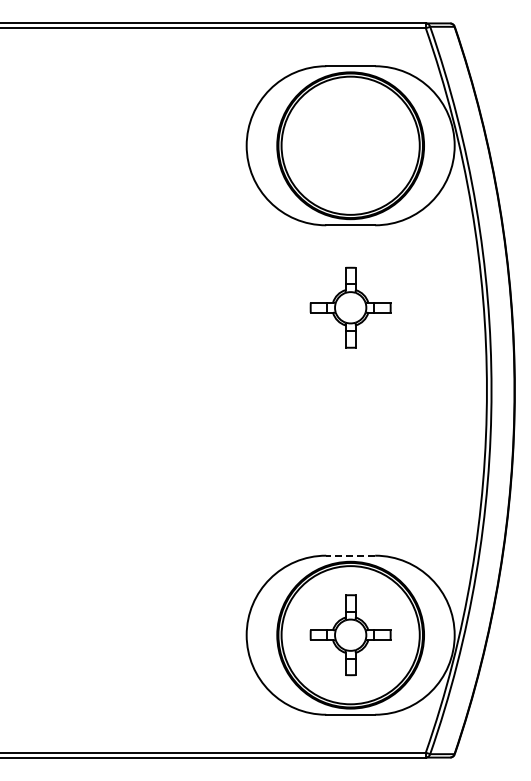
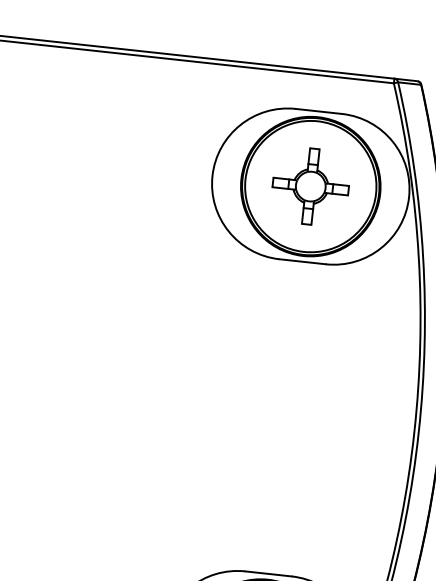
part: (350, 307) -> (310, 186), moved
line: (350, 555) -> (268, 573), dashed -> solid

